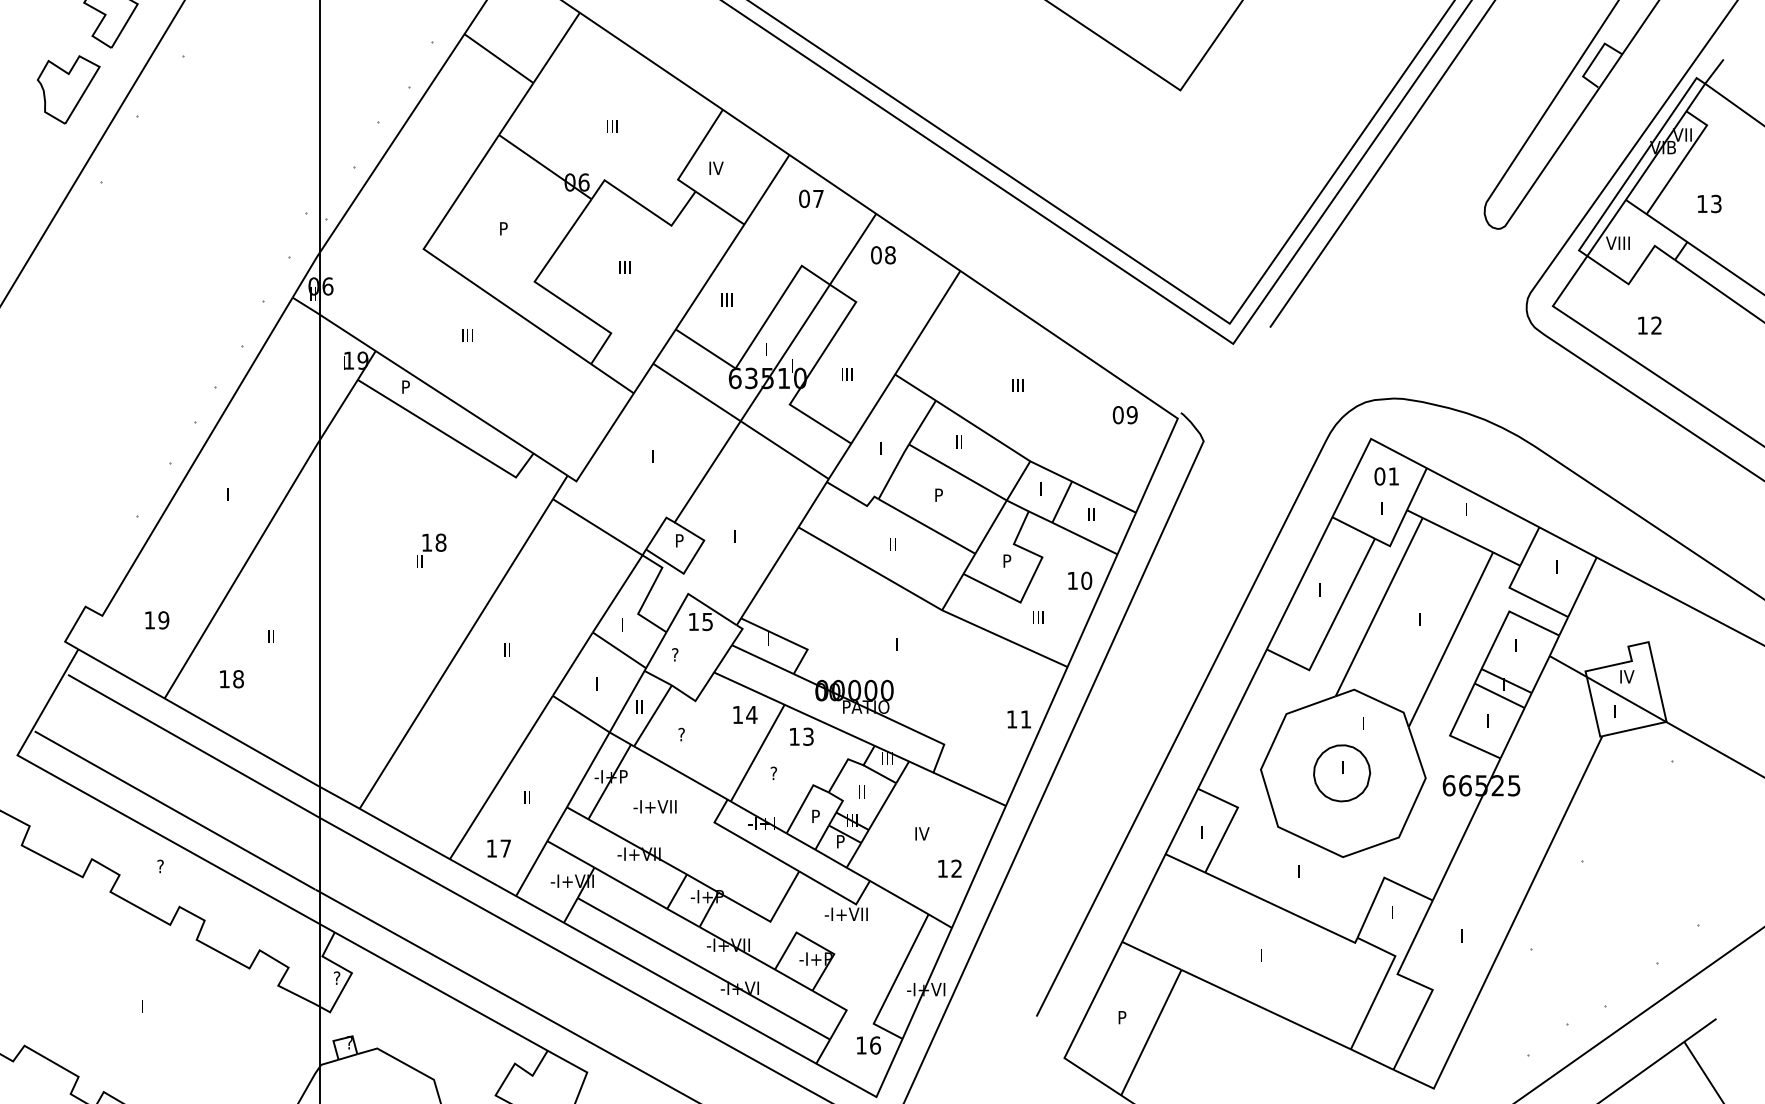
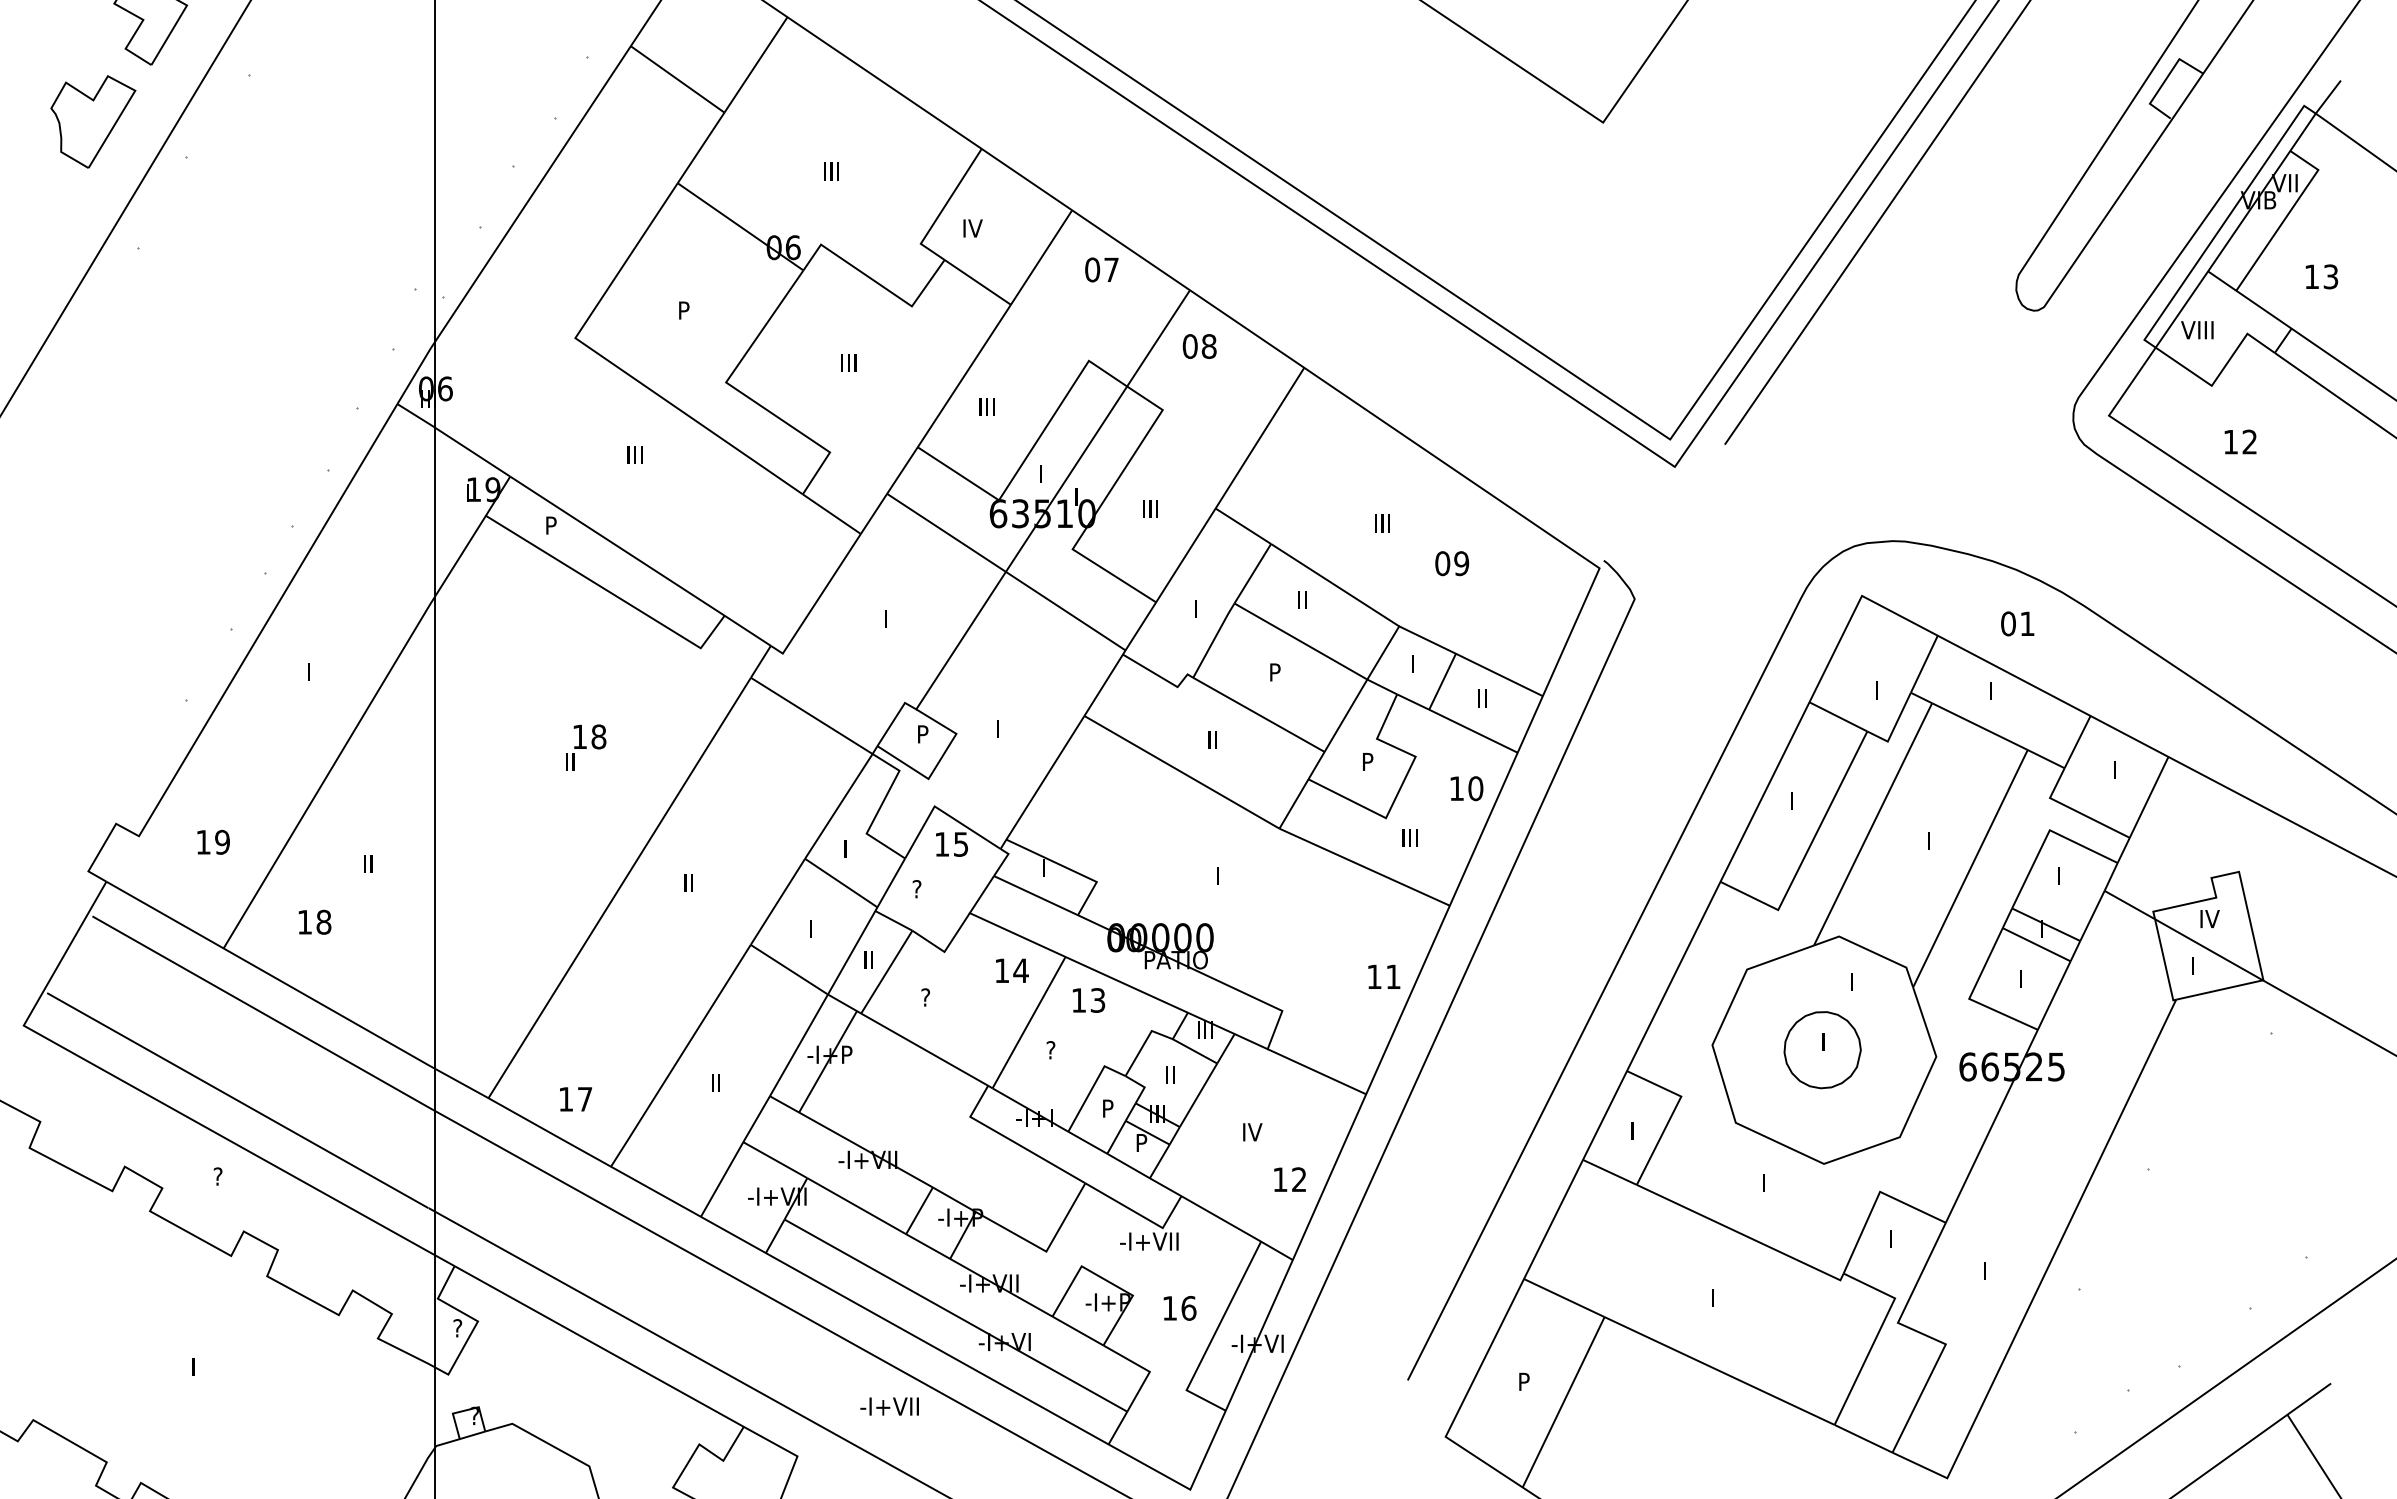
text: (1124, 415) -> (1451, 564), moved
text: (1386, 476) -> (2017, 623), moved
text: (654, 806) -> (888, 1406), moved
text: (498, 848) -> (575, 1099), moved
text: (868, 1045) -> (1179, 1308), moved

